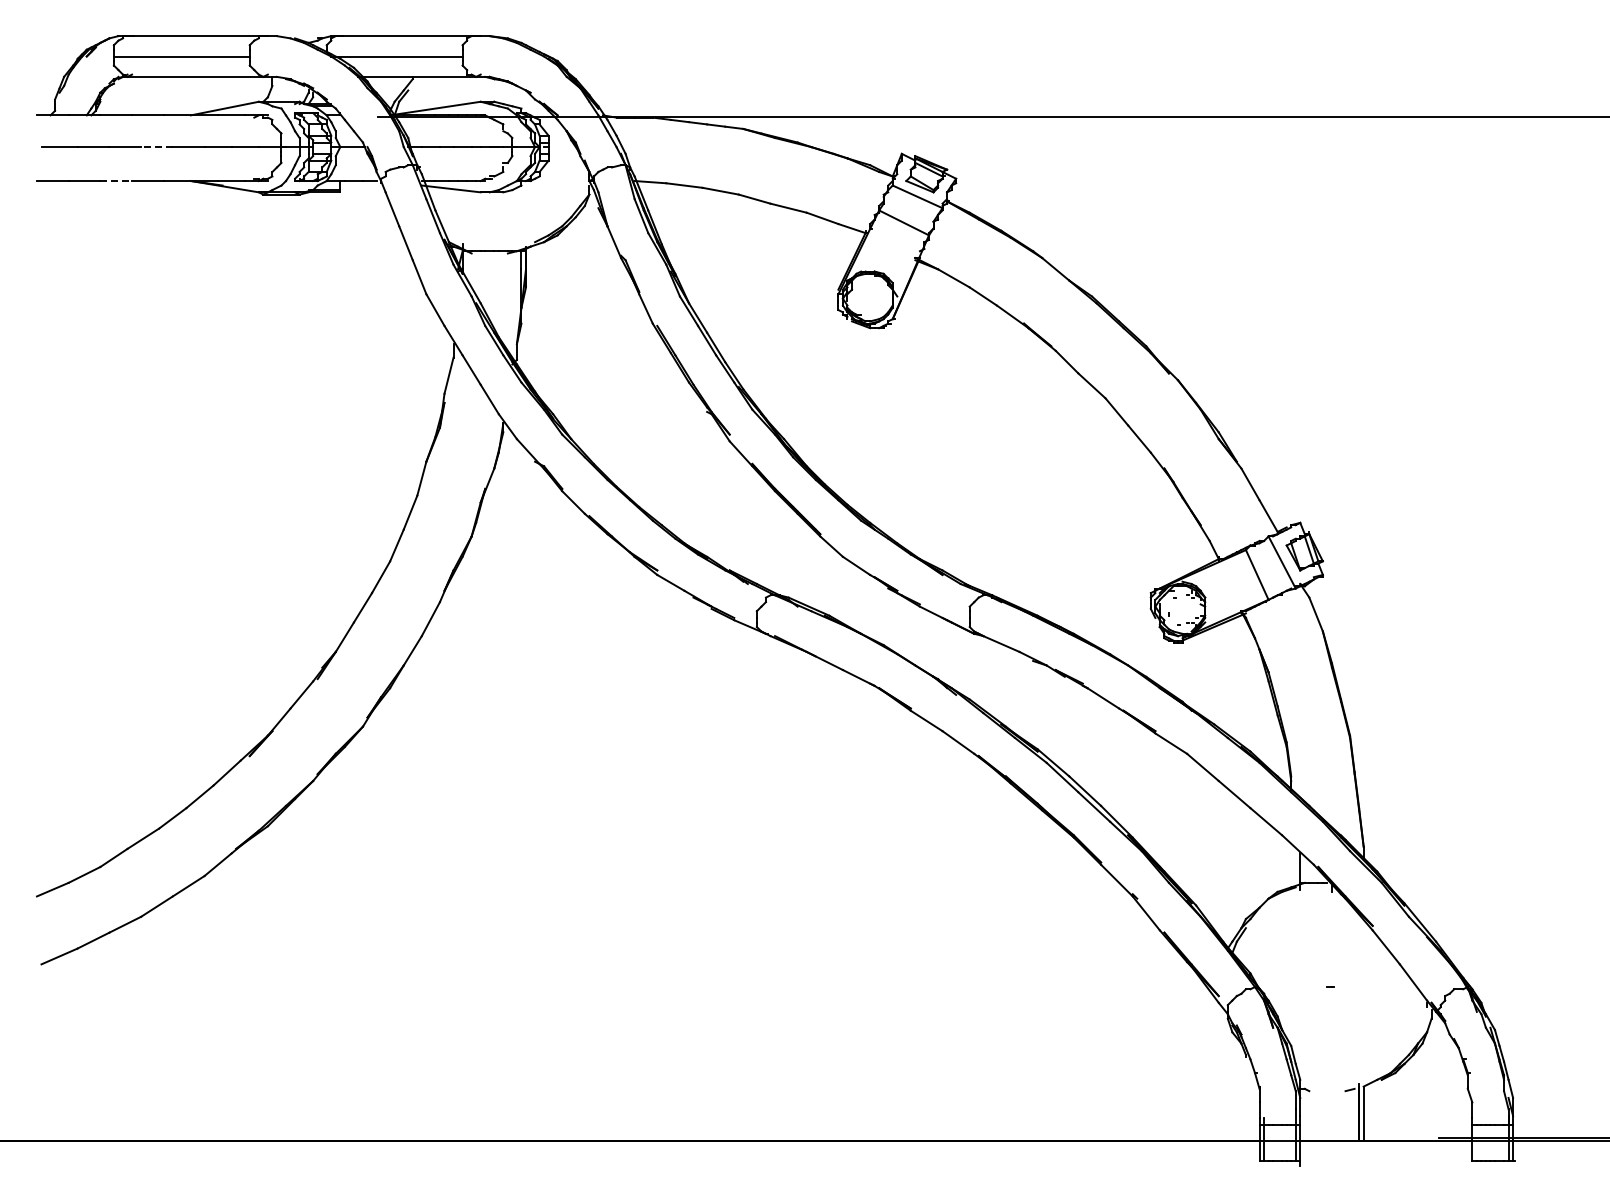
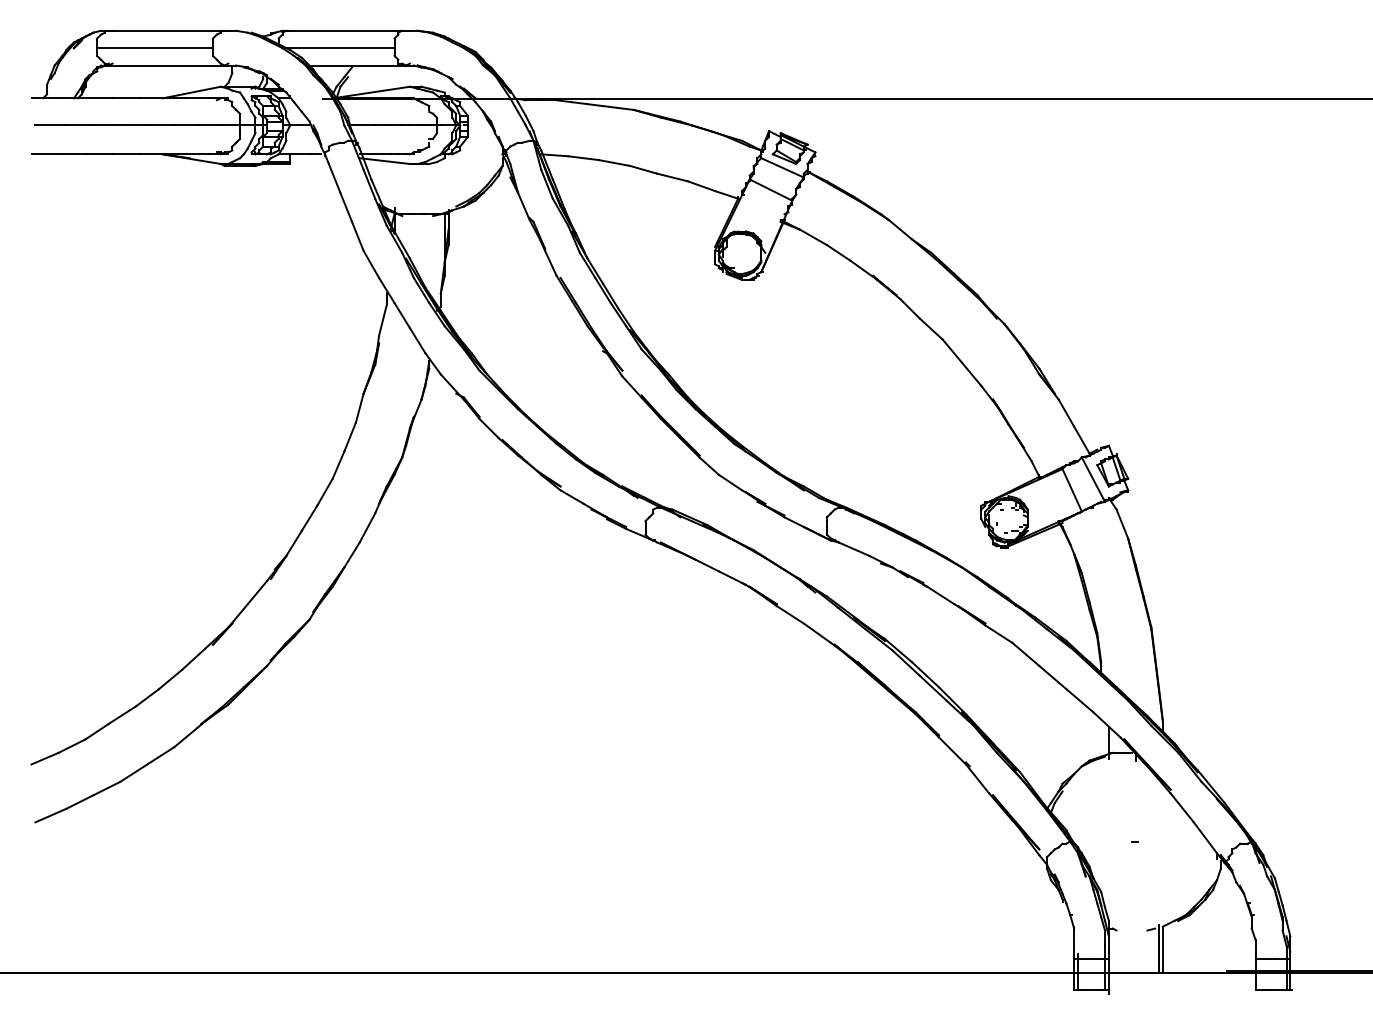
line: (156, 147) -> (133, 125), dashed -> solid
line: (116, 181) -> (99, 154), dashed -> solid

